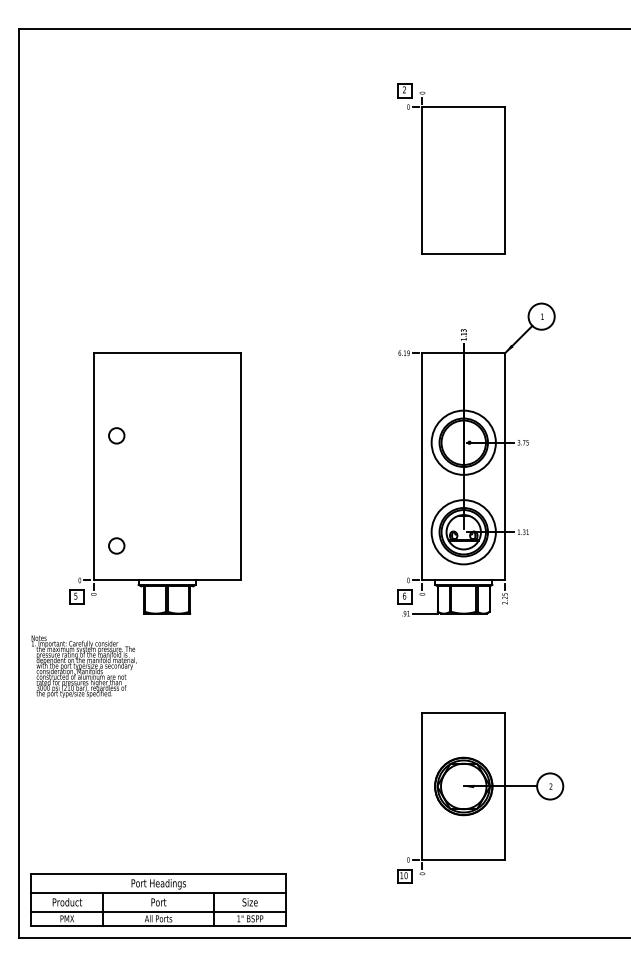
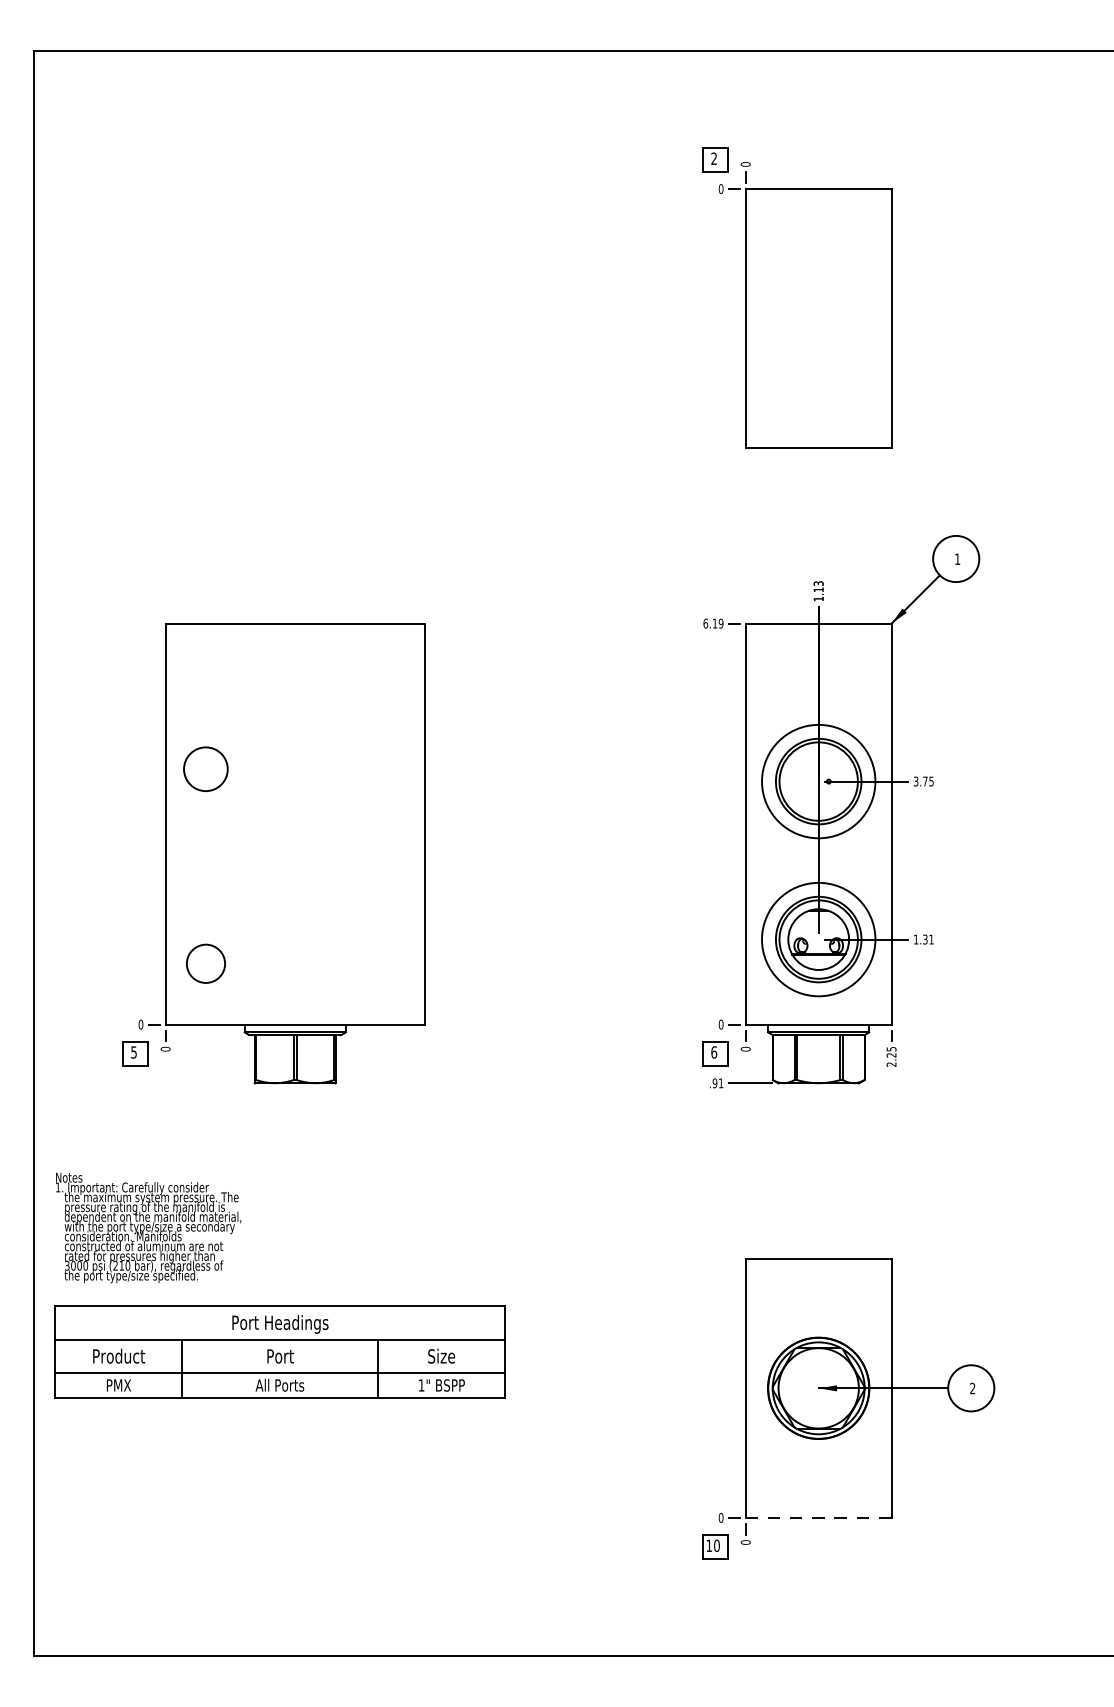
circle: (116, 435) -> (205, 768), size x1.6
circle: (116, 545) -> (205, 962), size x1.4
text: (83, 666) -> (147, 1227), moved
line: (464, 859) -> (820, 1517), solid -> dashed
part: (158, 899) -> (279, 1351), moved

